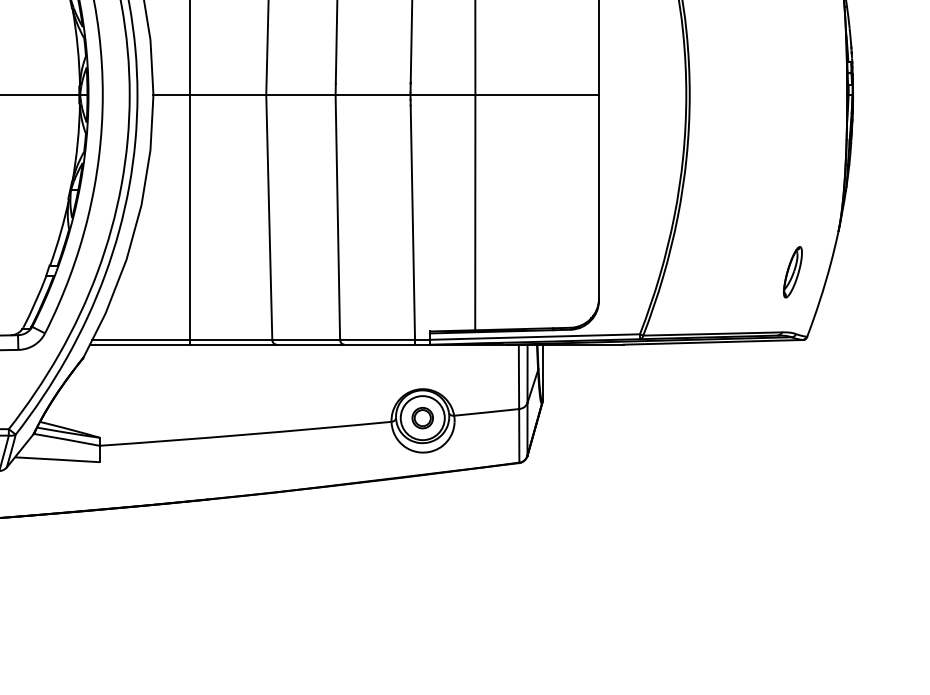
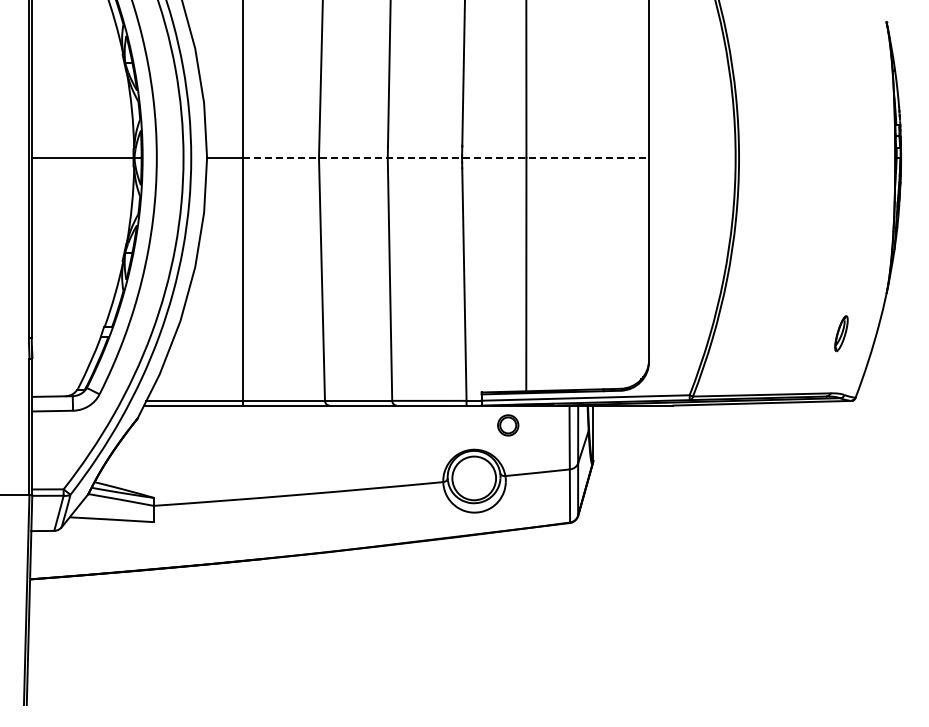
line: (394, 94) -> (446, 157), solid -> dashed
part: (793, 272) -> (841, 333), size x0.7
part: (423, 418) -> (508, 425), moved

